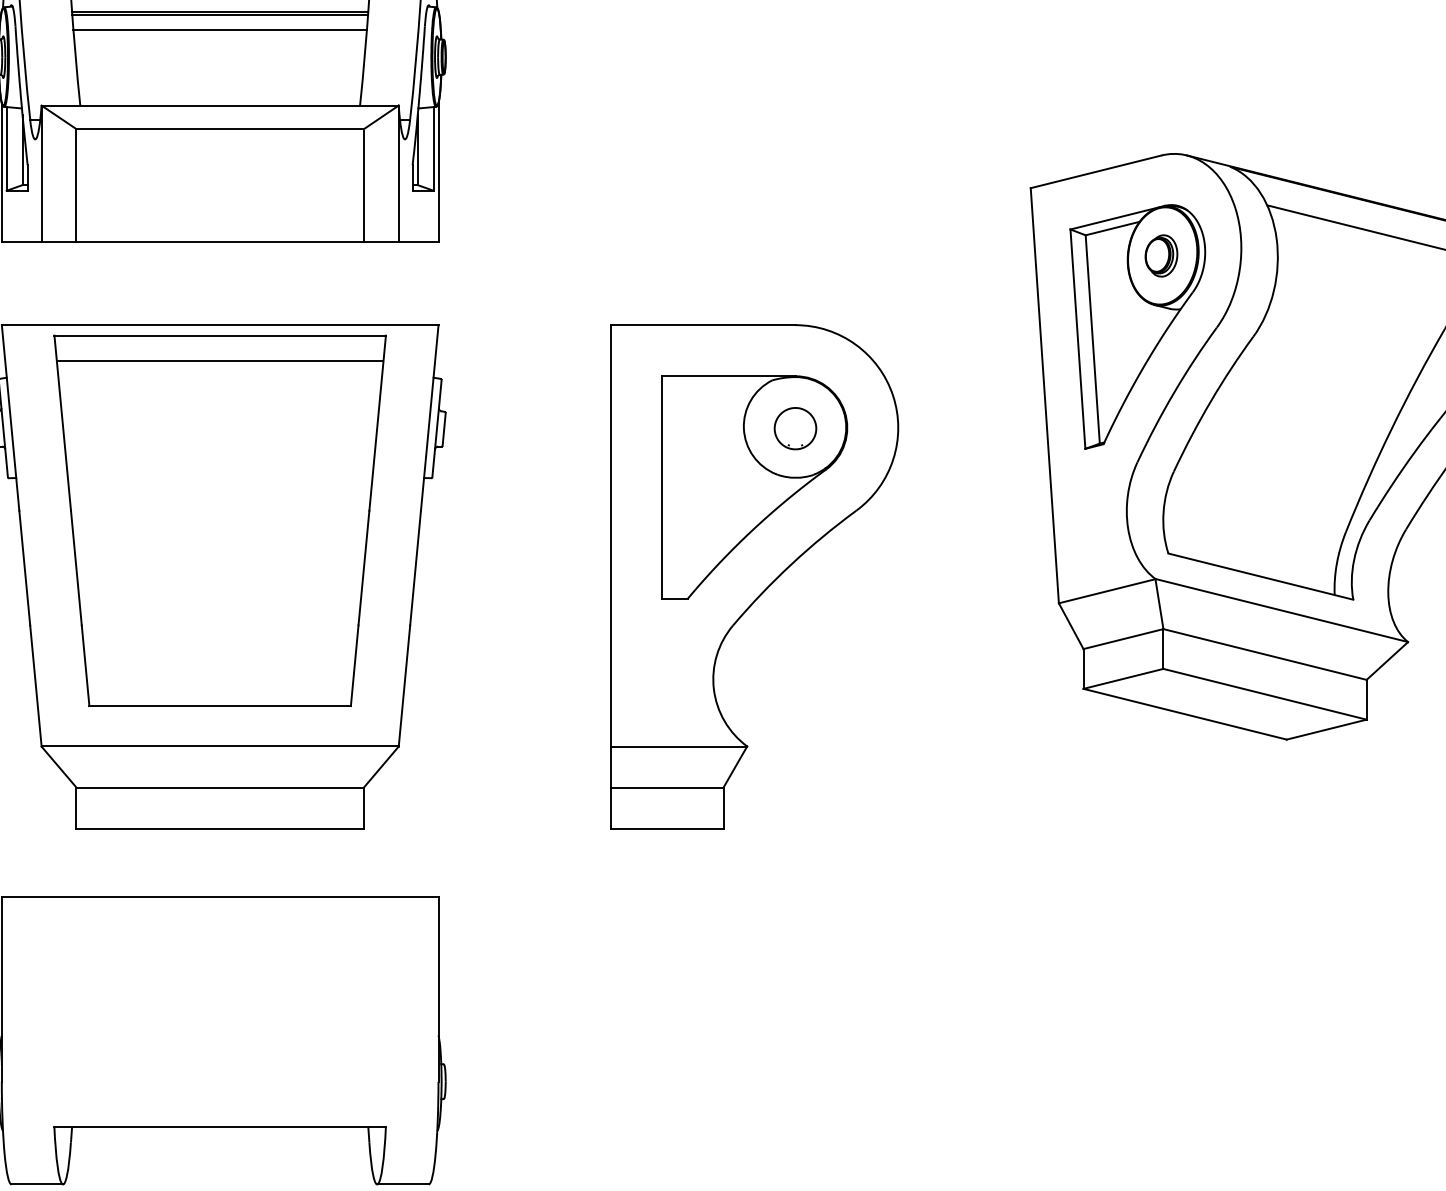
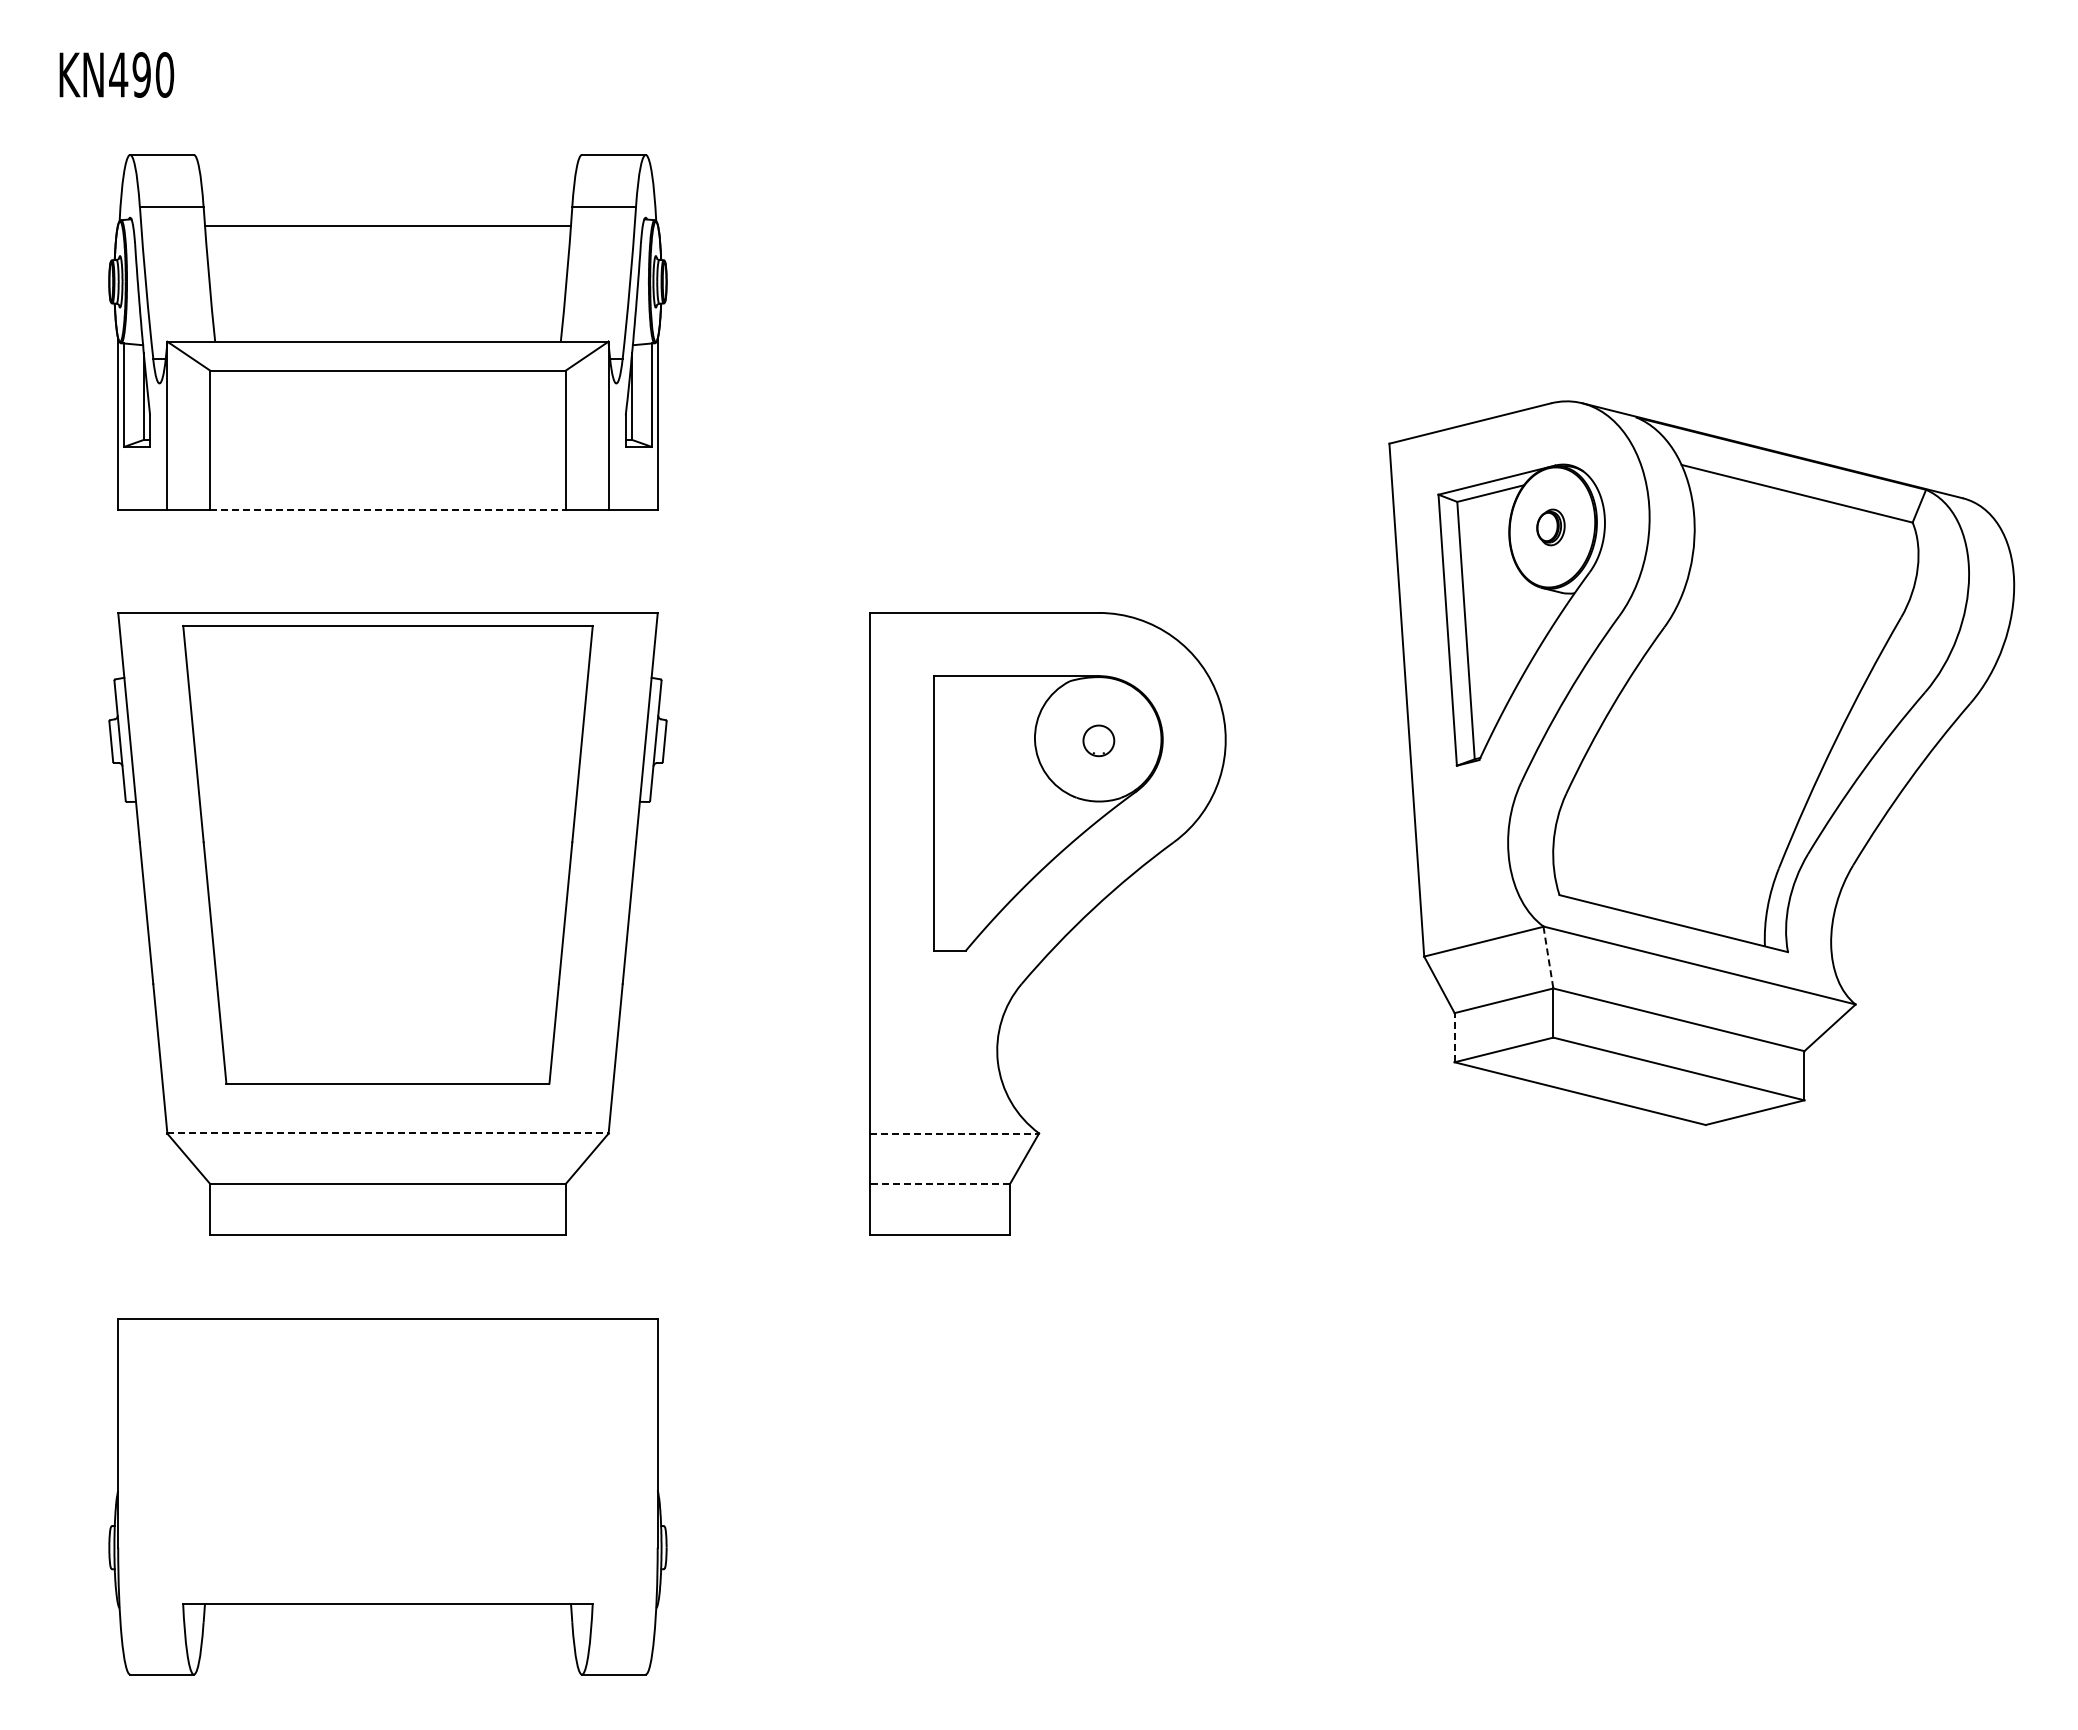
line: (219, 14) -> (387, 229), removed
line: (219, 30) -> (387, 248), removed
line: (220, 242) -> (388, 510), solid -> dashed
part: (1161, 256) -> (1550, 527), size x0.7
line: (219, 361) -> (387, 657), removed
part: (795, 428) -> (1098, 740), size x0.6
line: (1159, 604) -> (1548, 958), solid -> dashed
line: (1083, 668) -> (1454, 1037), solid -> dashed
line: (220, 746) -> (388, 1133), solid -> dashed
line: (679, 746) -> (955, 1133), solid -> dashed
line: (667, 787) -> (940, 1184), solid -> dashed

